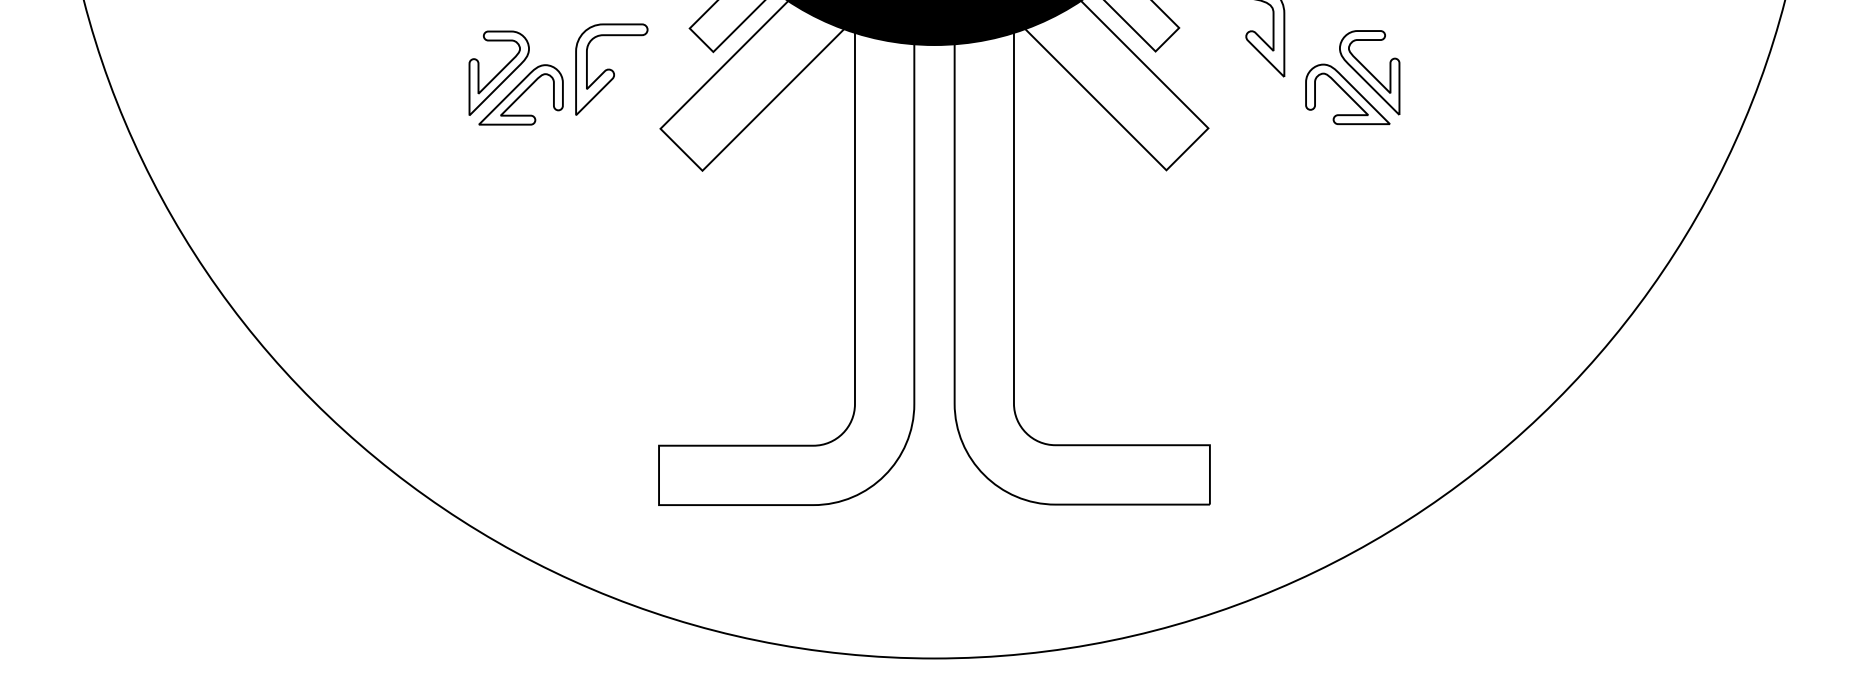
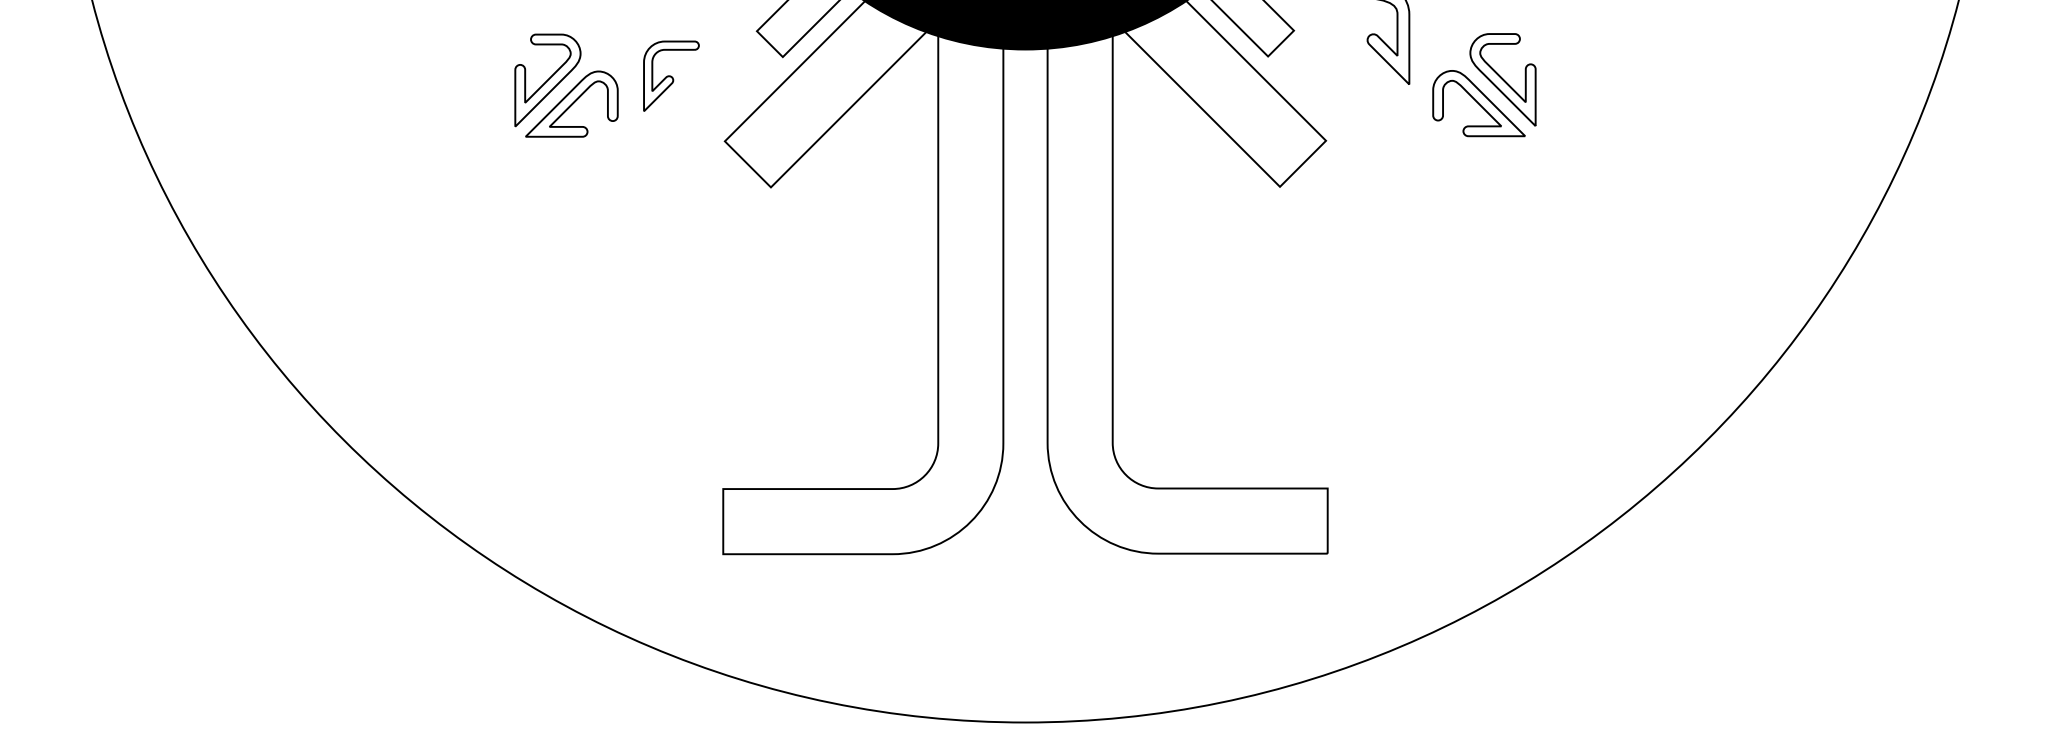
part: (611, 68) -> (671, 75), size x0.7

